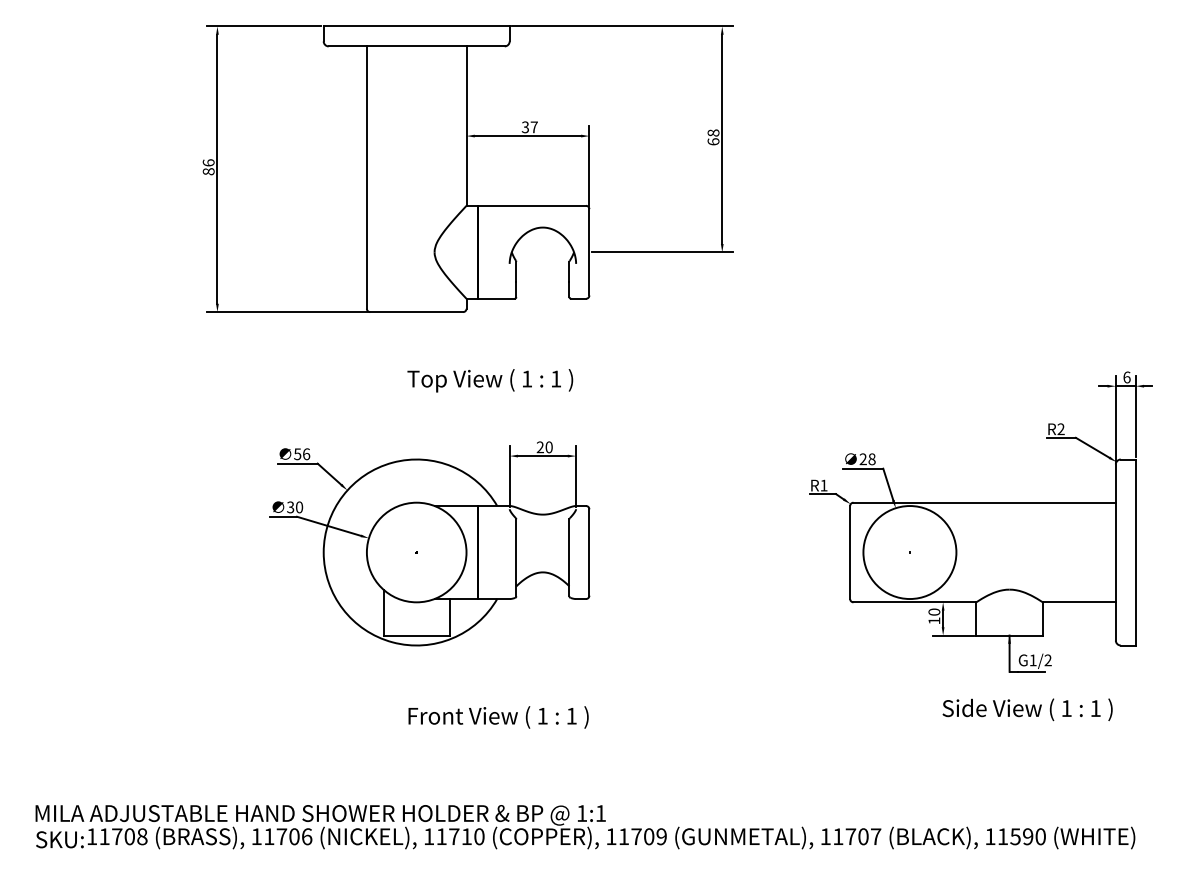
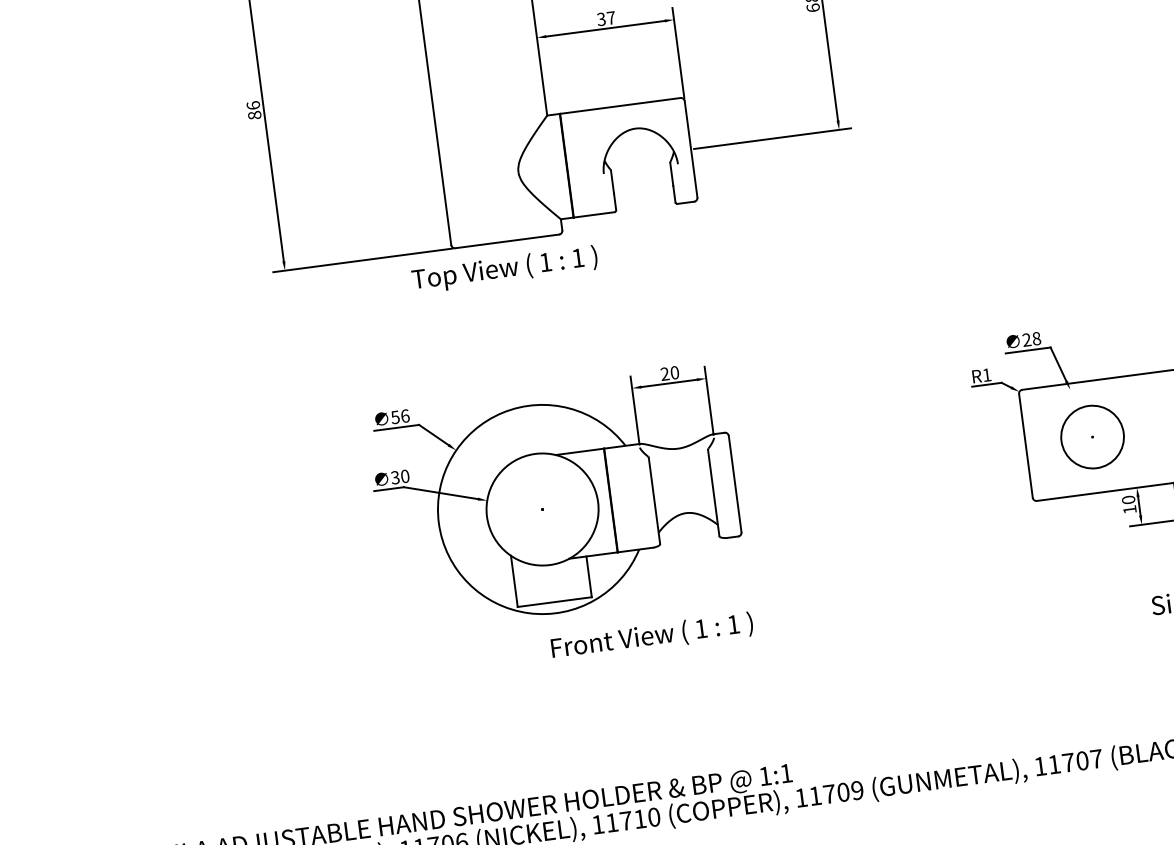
text: (490, 380) -> (505, 269), moved
circle: (909, 552) -> (1092, 437), size x0.6
text: (498, 717) -> (652, 636), moved

